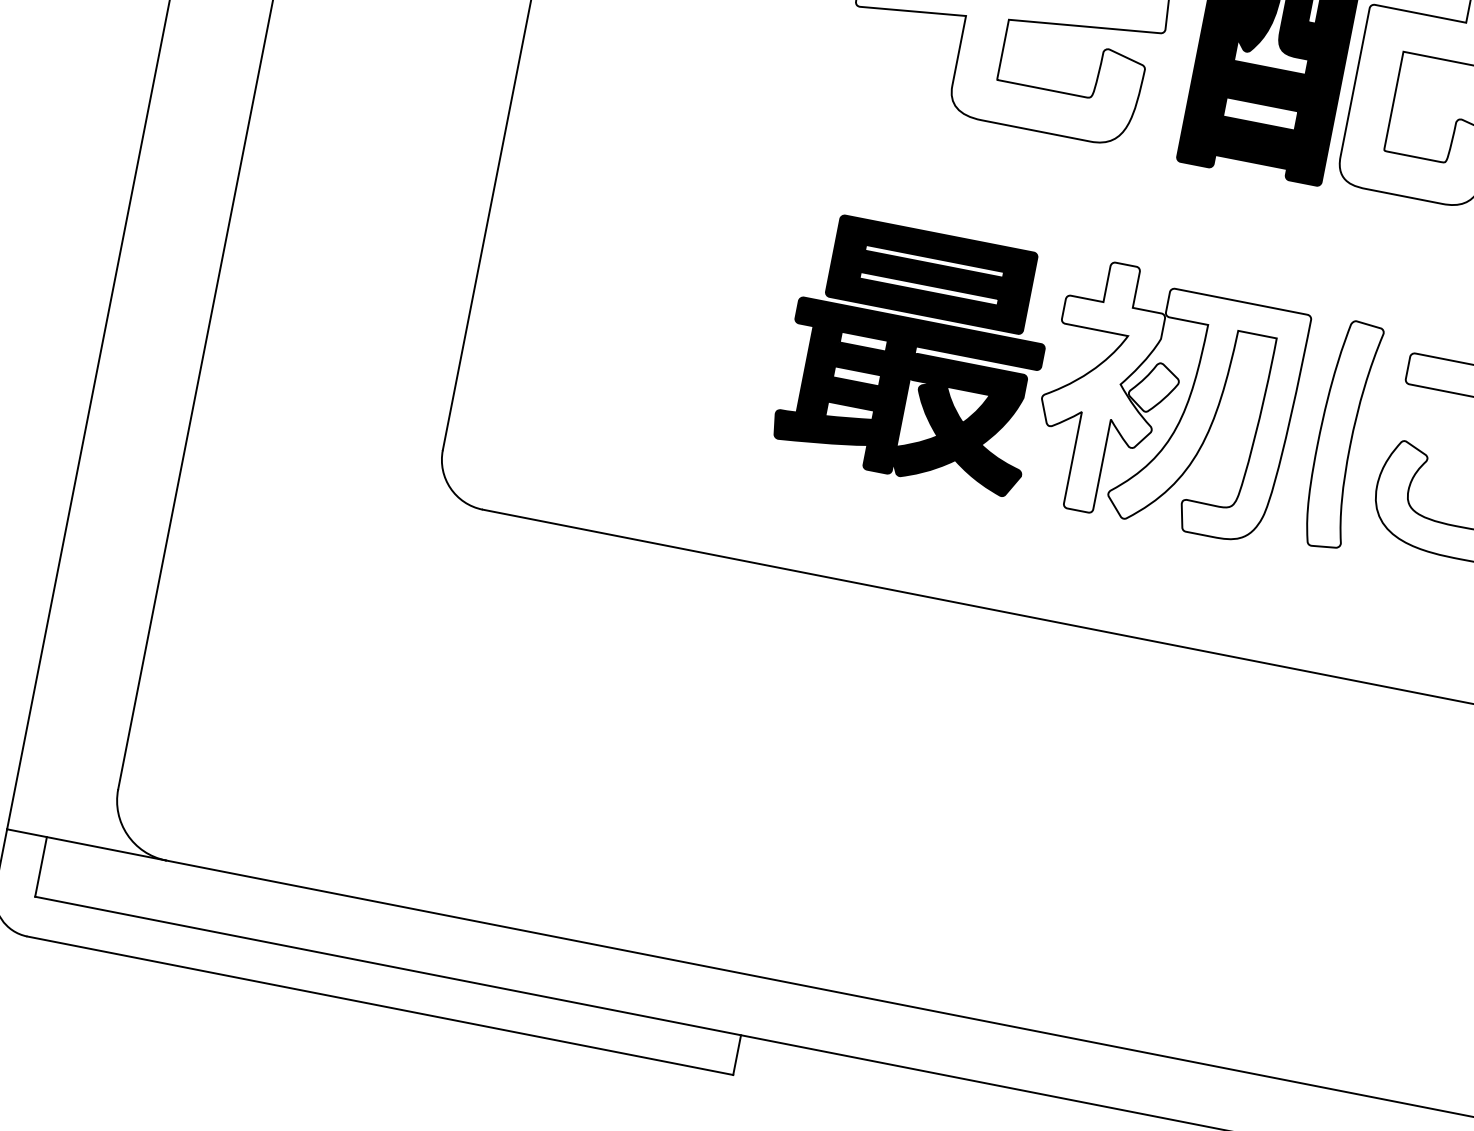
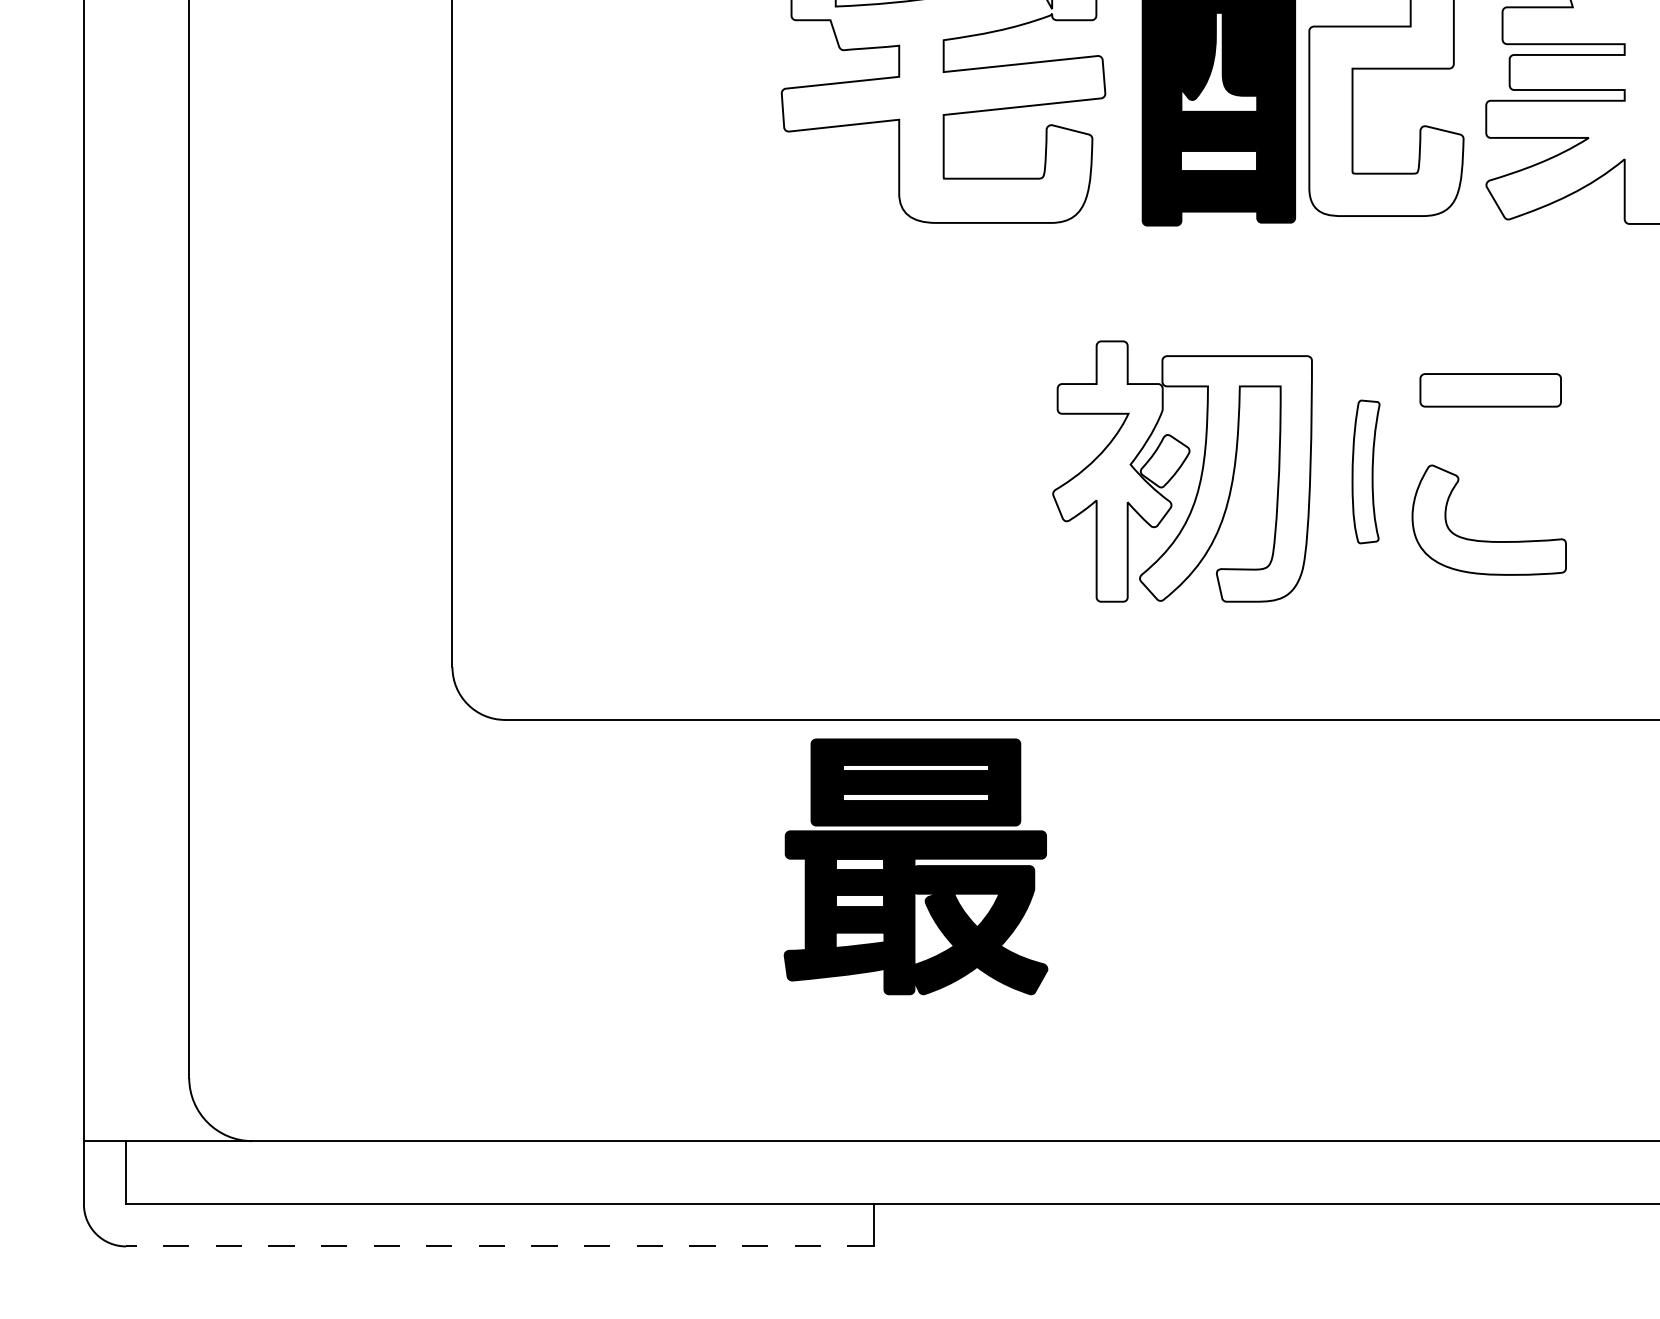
part: (915, 353) -> (915, 866), moved
part: (1341, 434) -> (1365, 471), size x0.6
line: (379, 1005) -> (499, 1246), solid -> dashed

